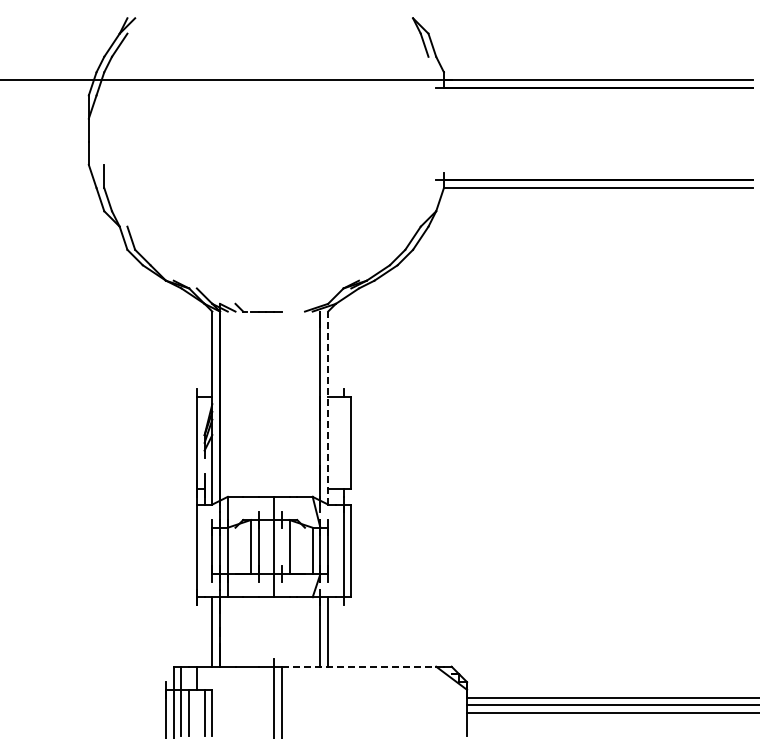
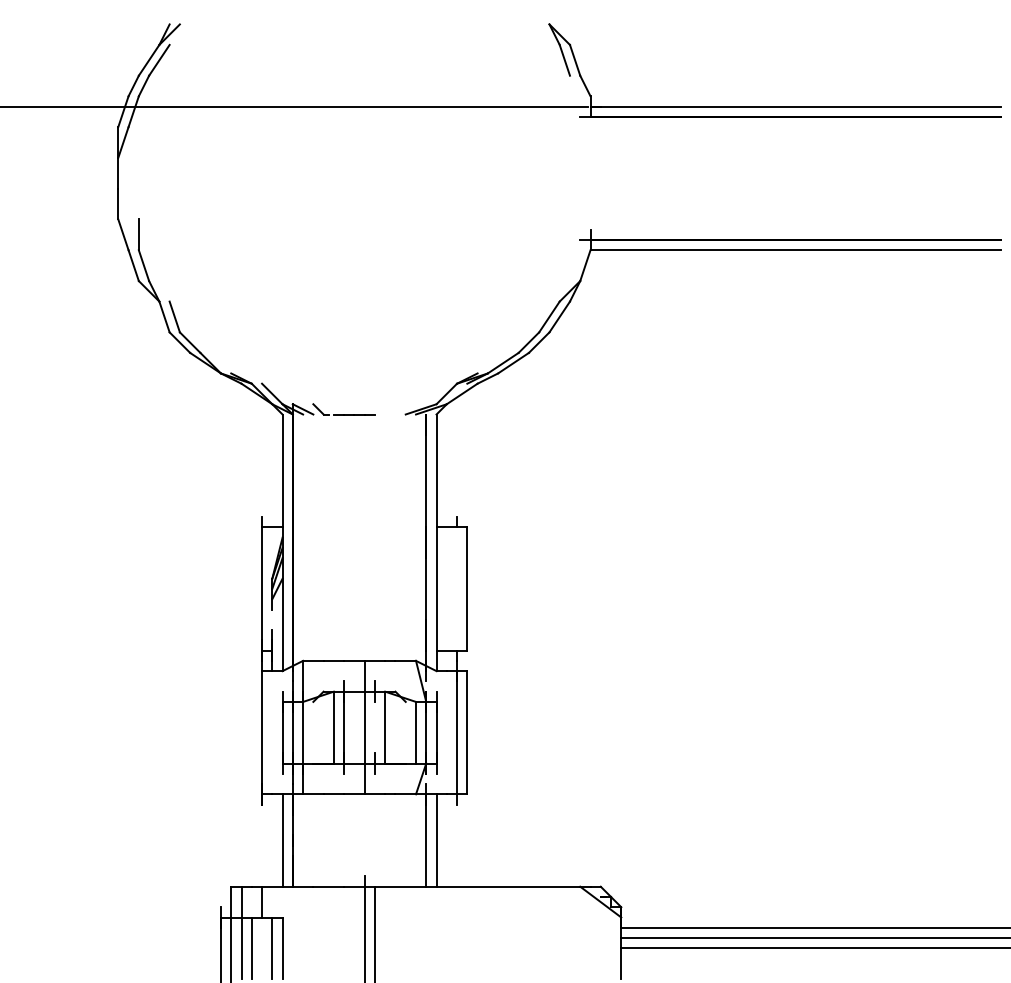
line: (328, 407) -> (437, 542), dashed -> solid
line: (359, 666) -> (478, 886), dashed -> solid

